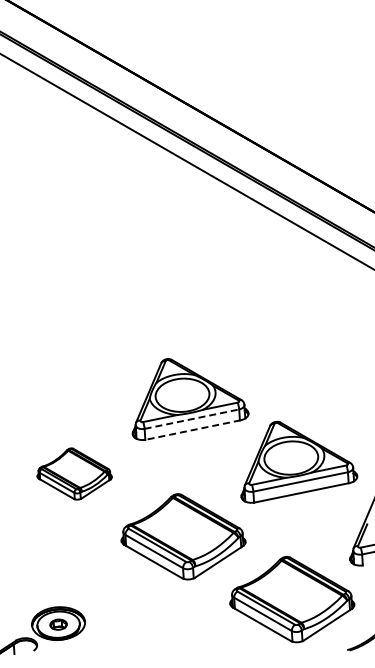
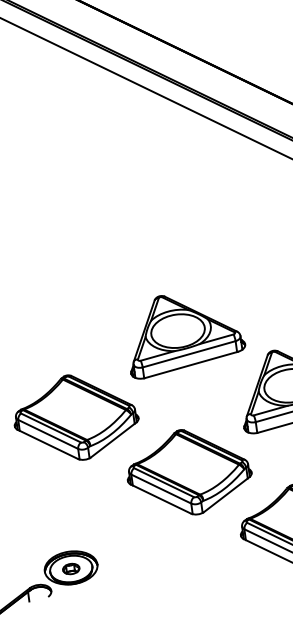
line: (192, 419) -> (189, 354), dashed -> solid
line: (192, 430) -> (190, 365), dashed -> solid
part: (74, 473) -> (76, 417), size x1.67

